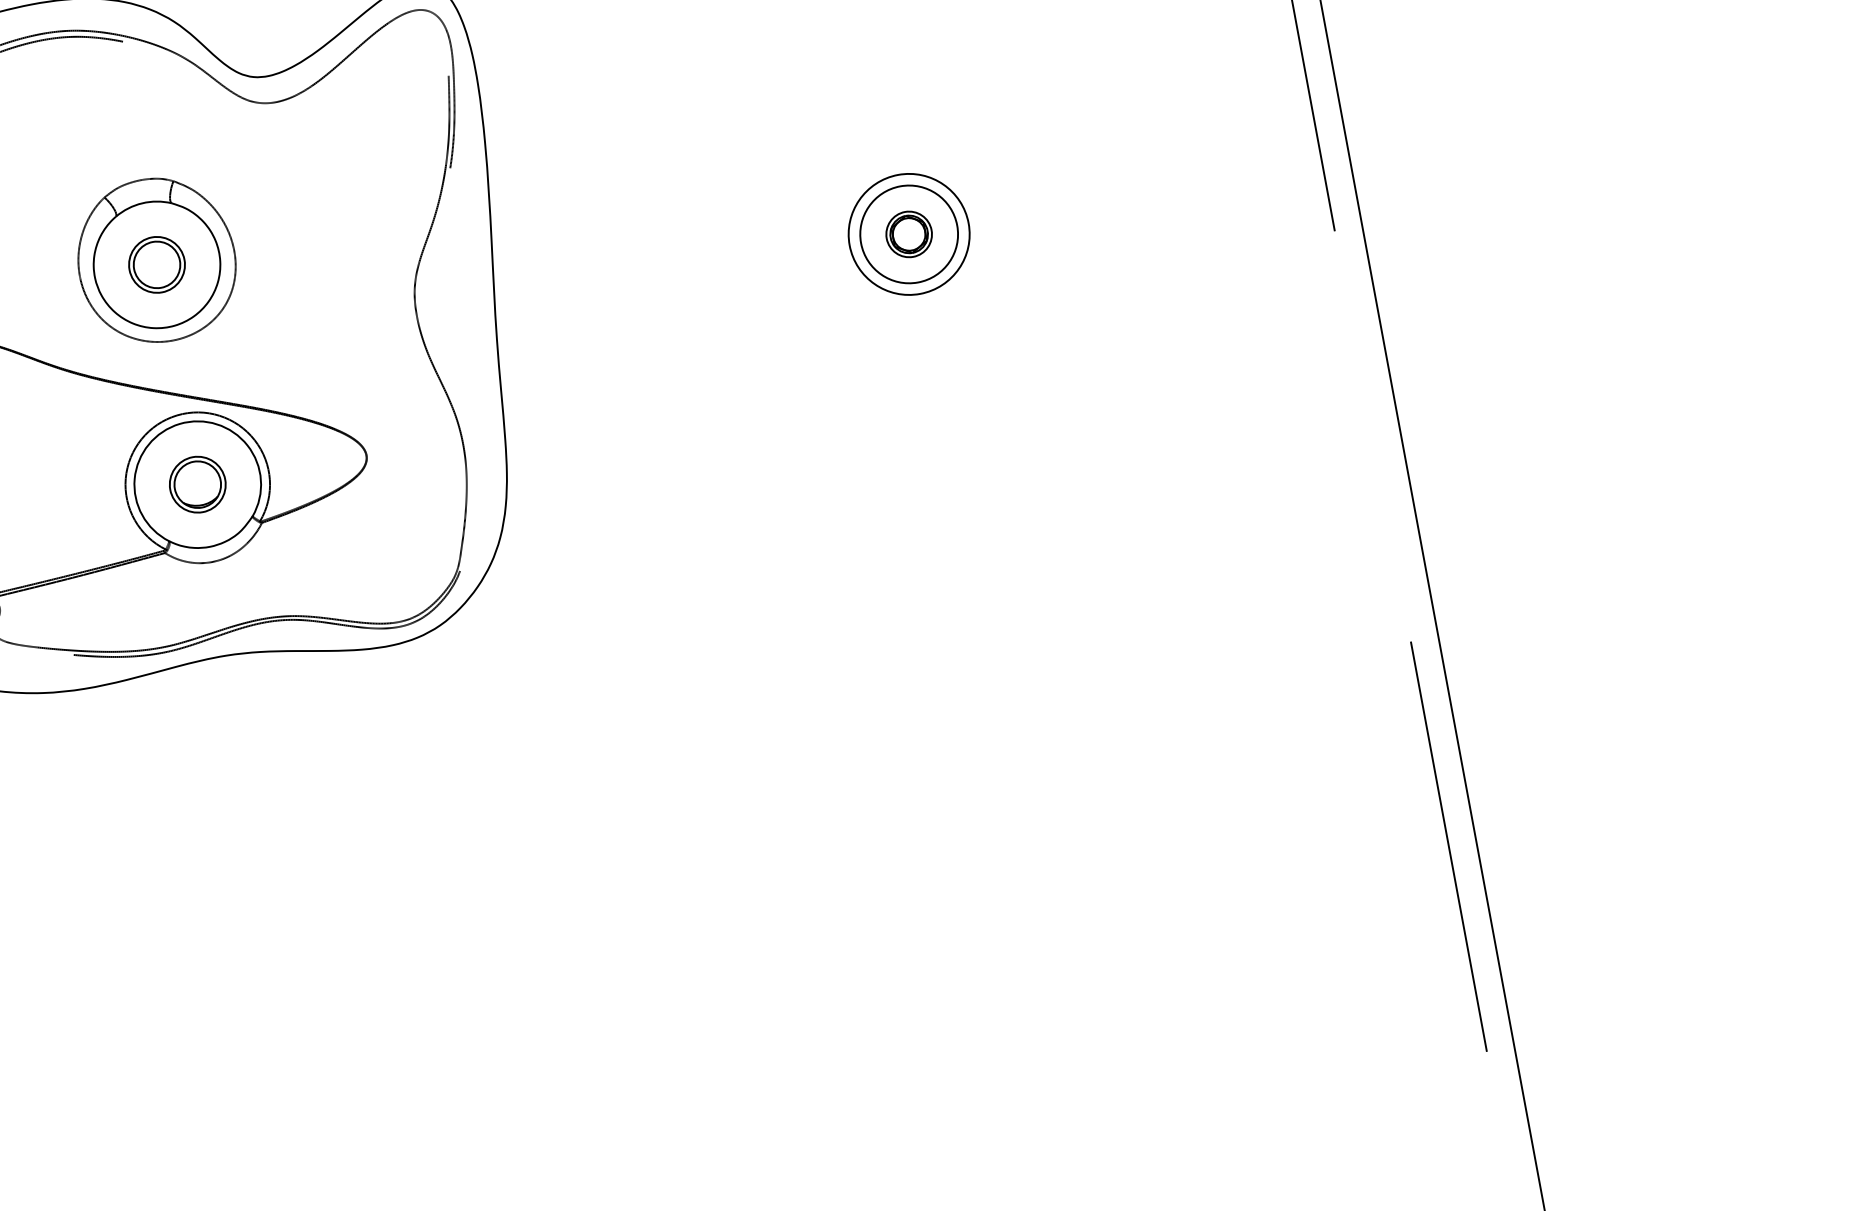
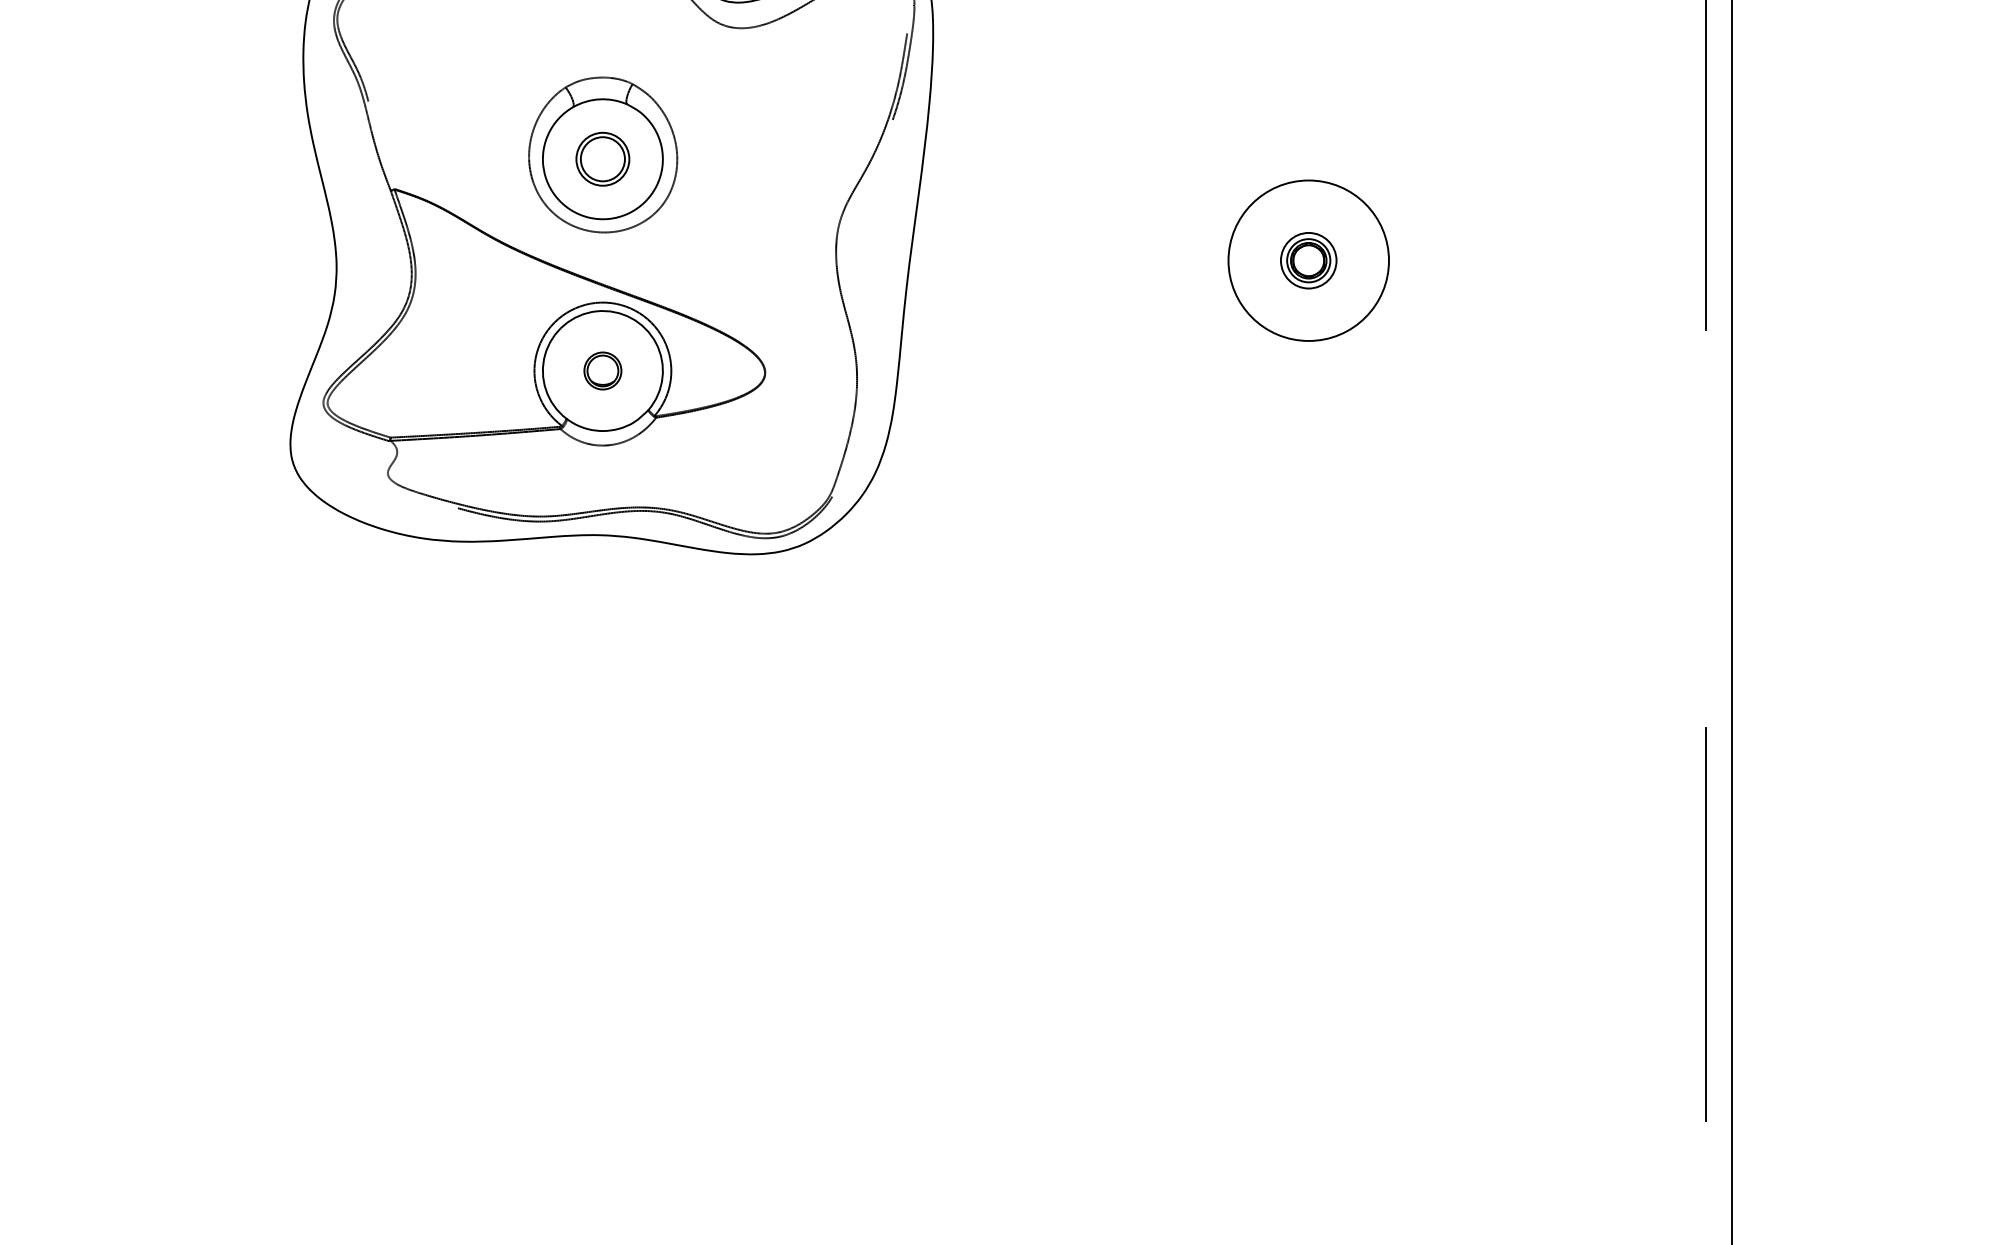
circle: (908, 234) -> (1308, 260), size x0.6
circle: (908, 234) -> (1308, 260), size x1.4
part: (197, 484) -> (602, 370), size x0.7

